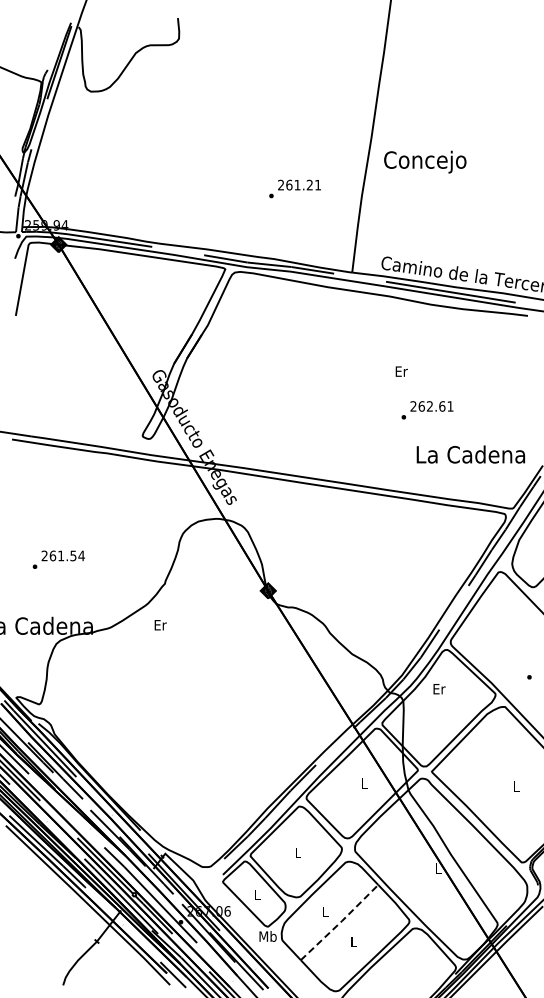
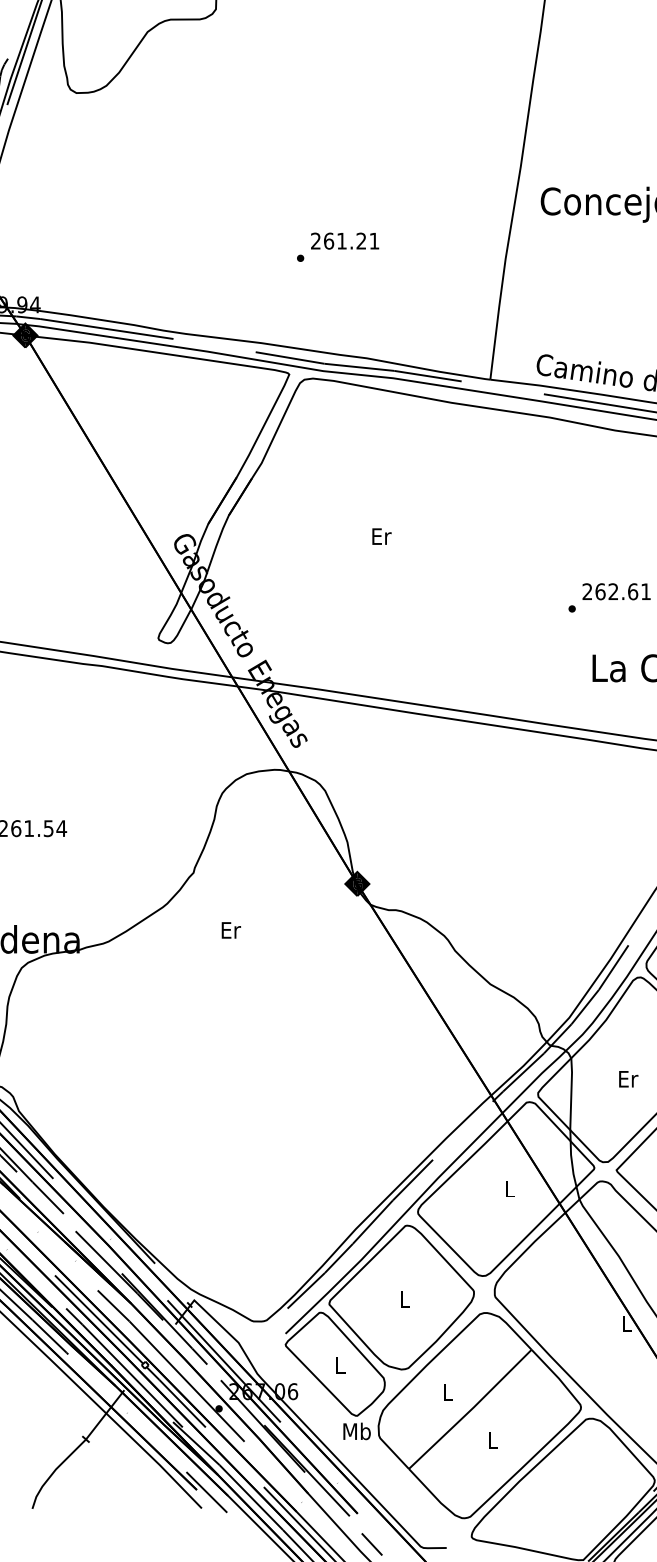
text: (294, 188) -> (337, 246), moved
text: (401, 371) -> (381, 536), moved
text: (160, 625) -> (230, 930), moved
text: (439, 689) -> (628, 1079), moved
line: (340, 922) -> (471, 1409), dashed -> solid

